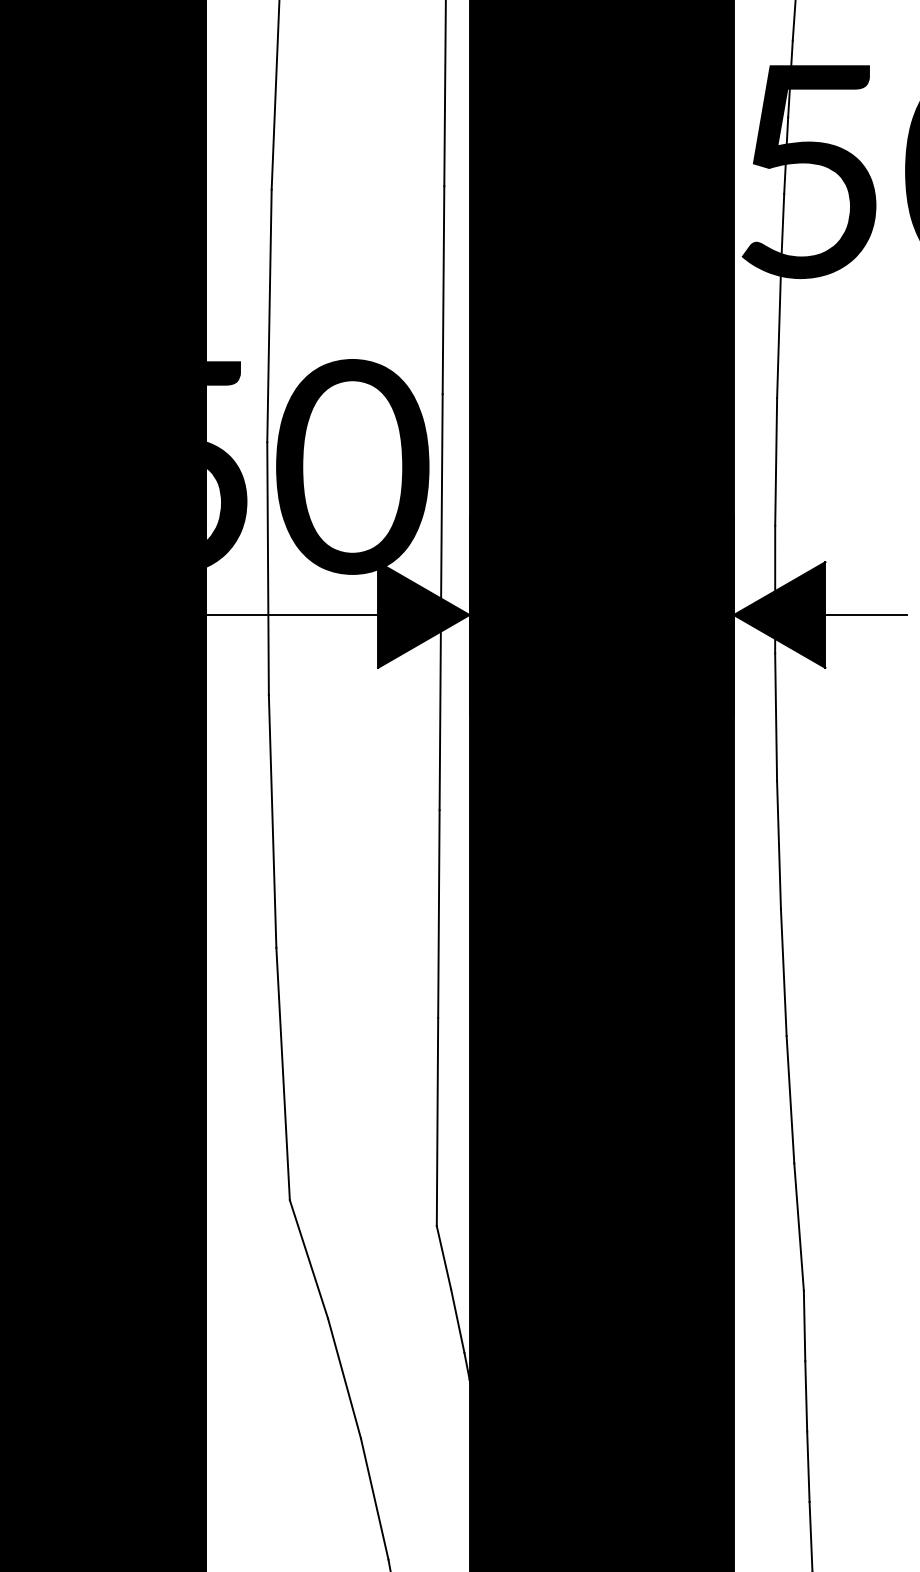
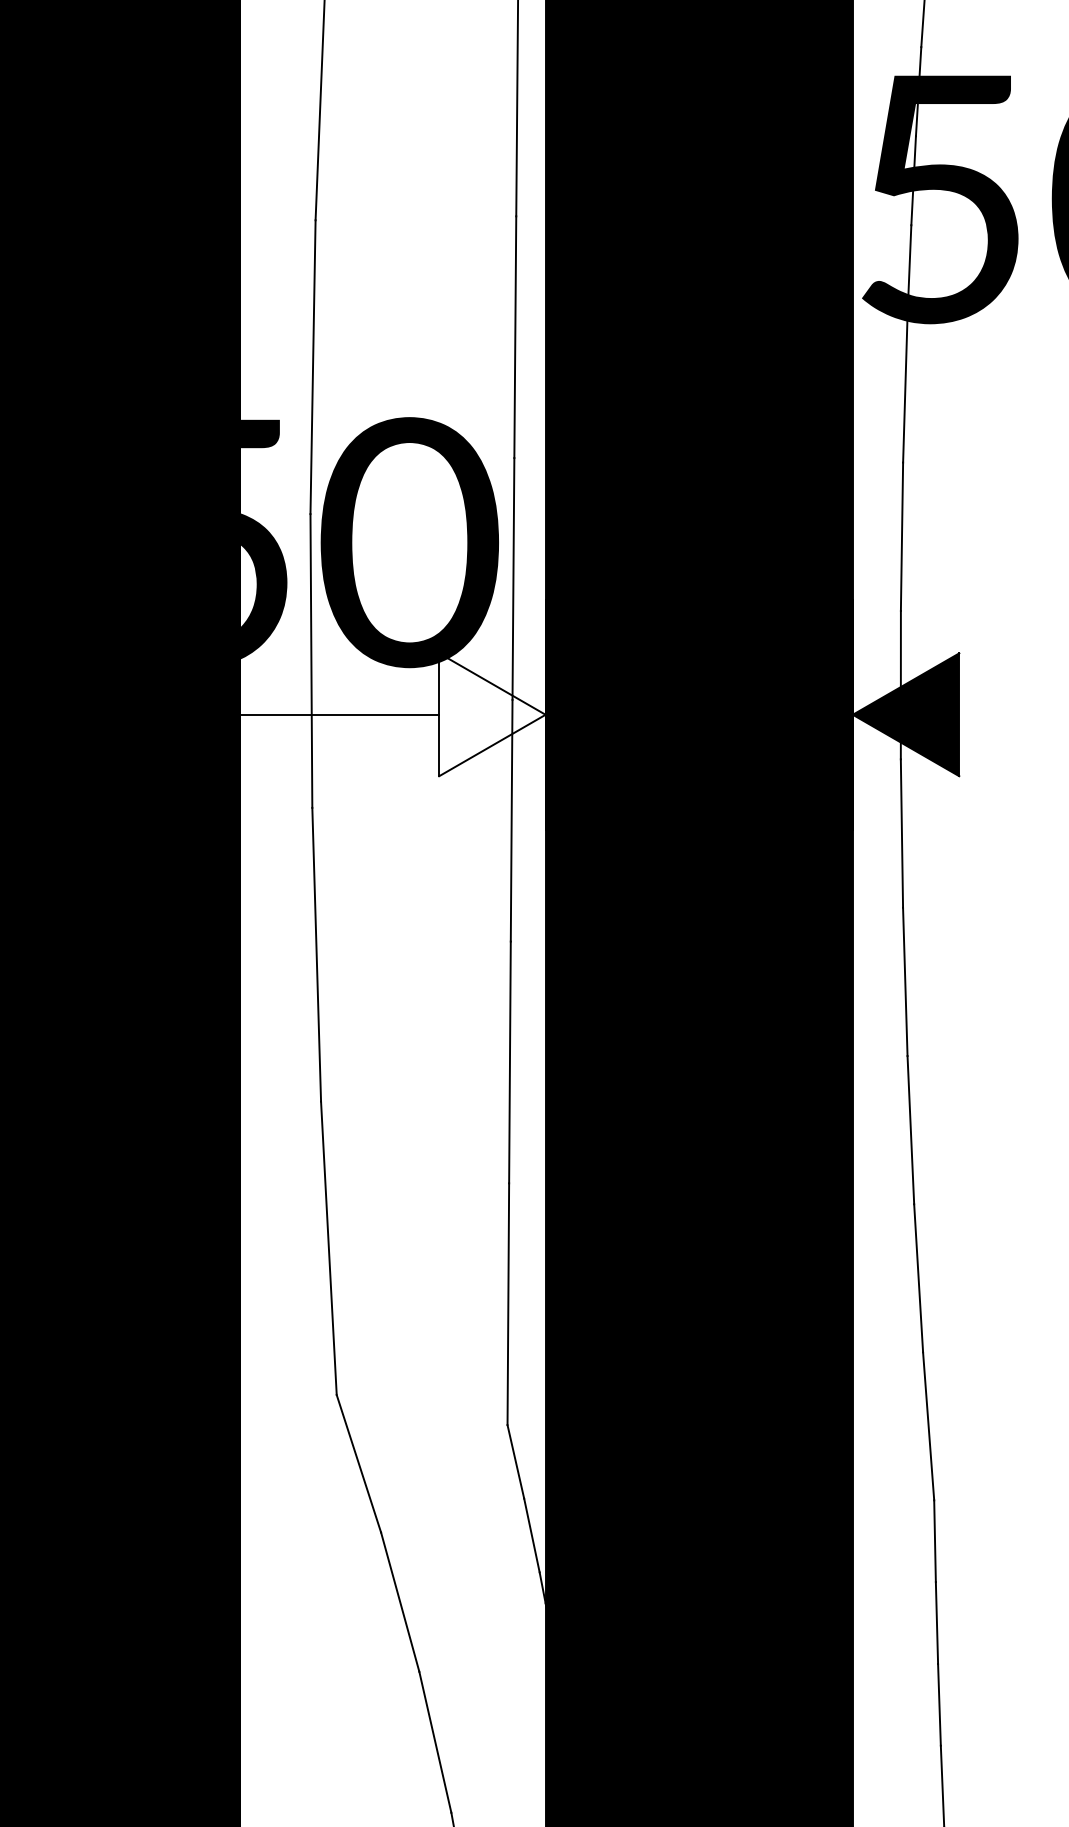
fill: (423, 614) -> (492, 714), removed
line: (866, 614) -> (1006, 714), removed

